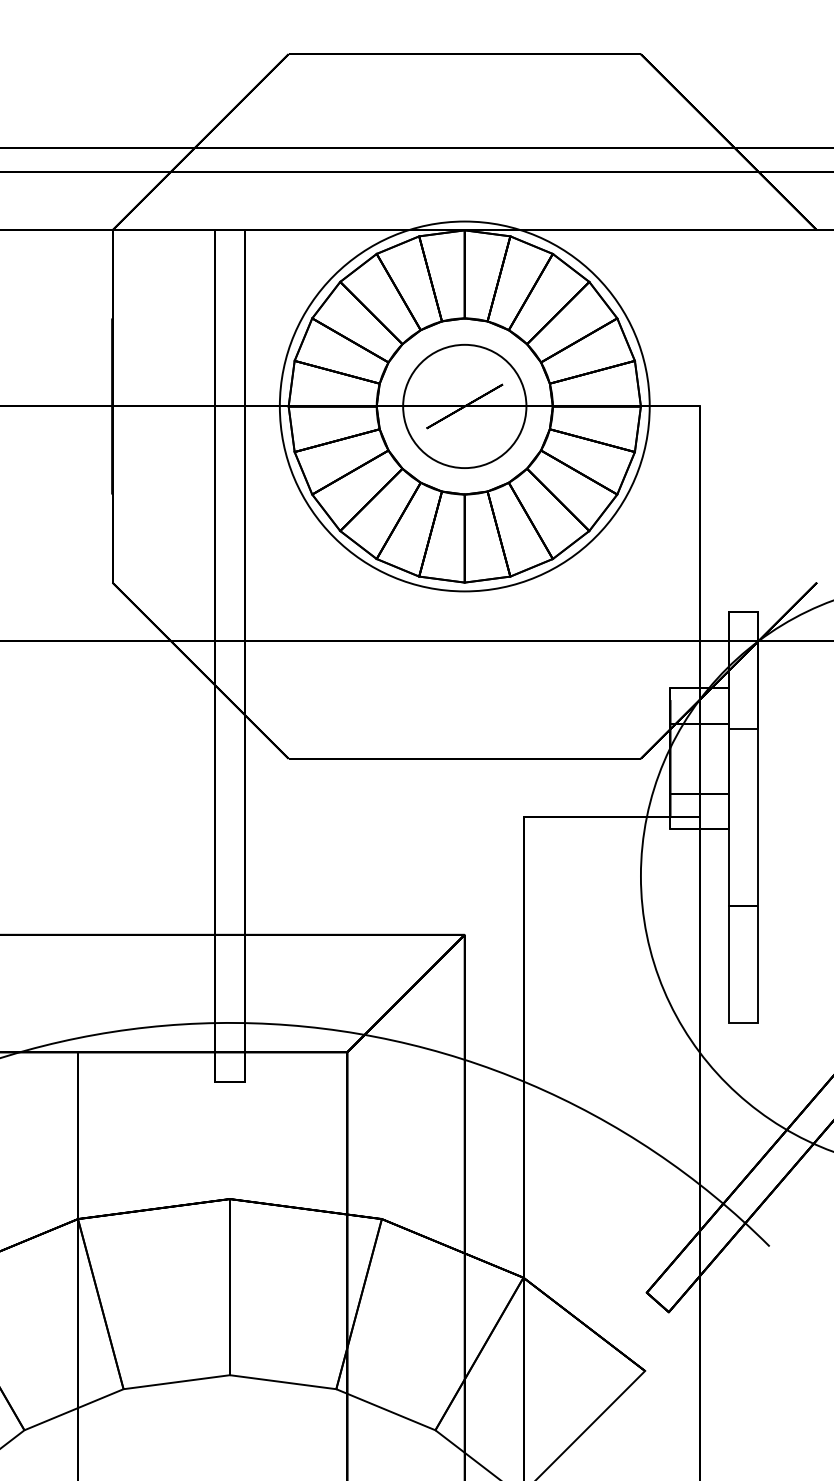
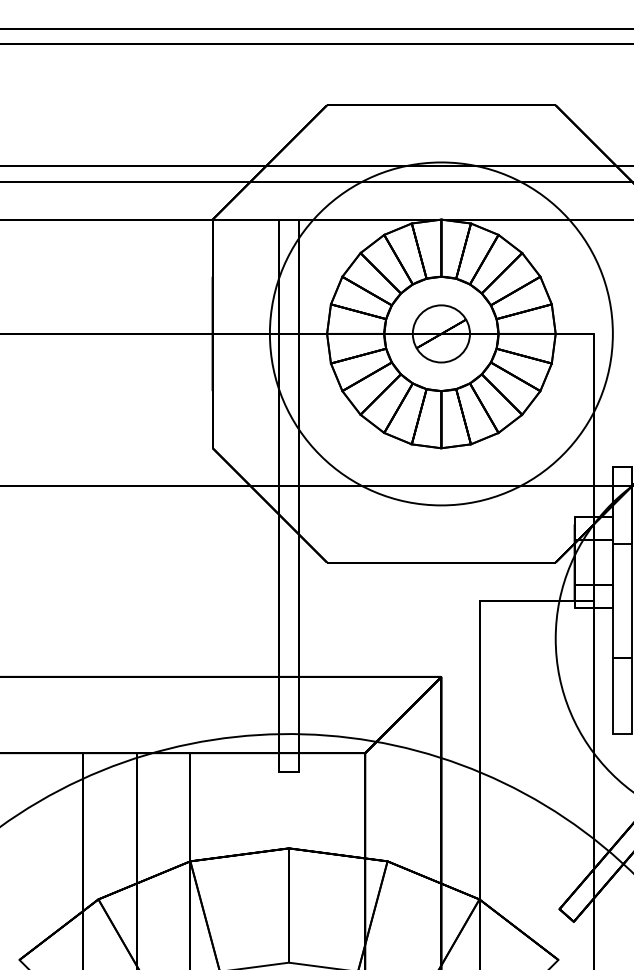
circle: (463, 405) -> (440, 333), size x0.71
circle: (463, 405) -> (440, 333), size x1.43

